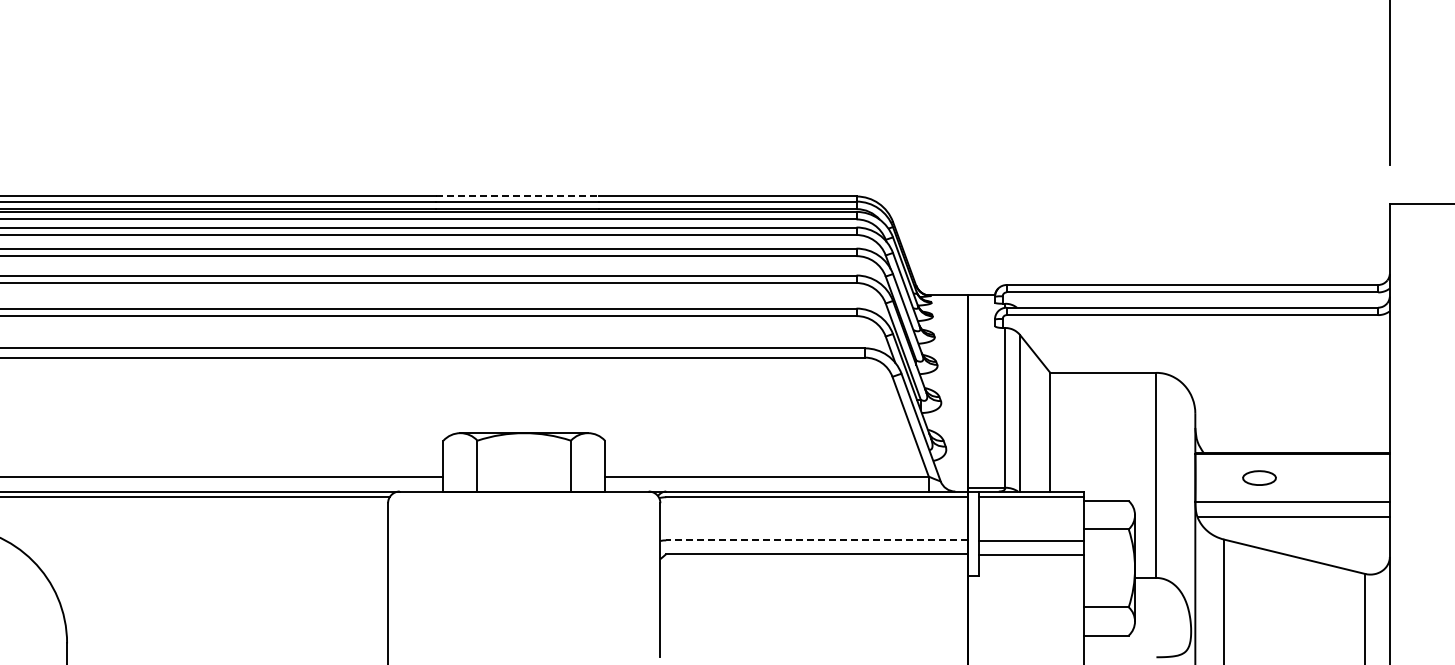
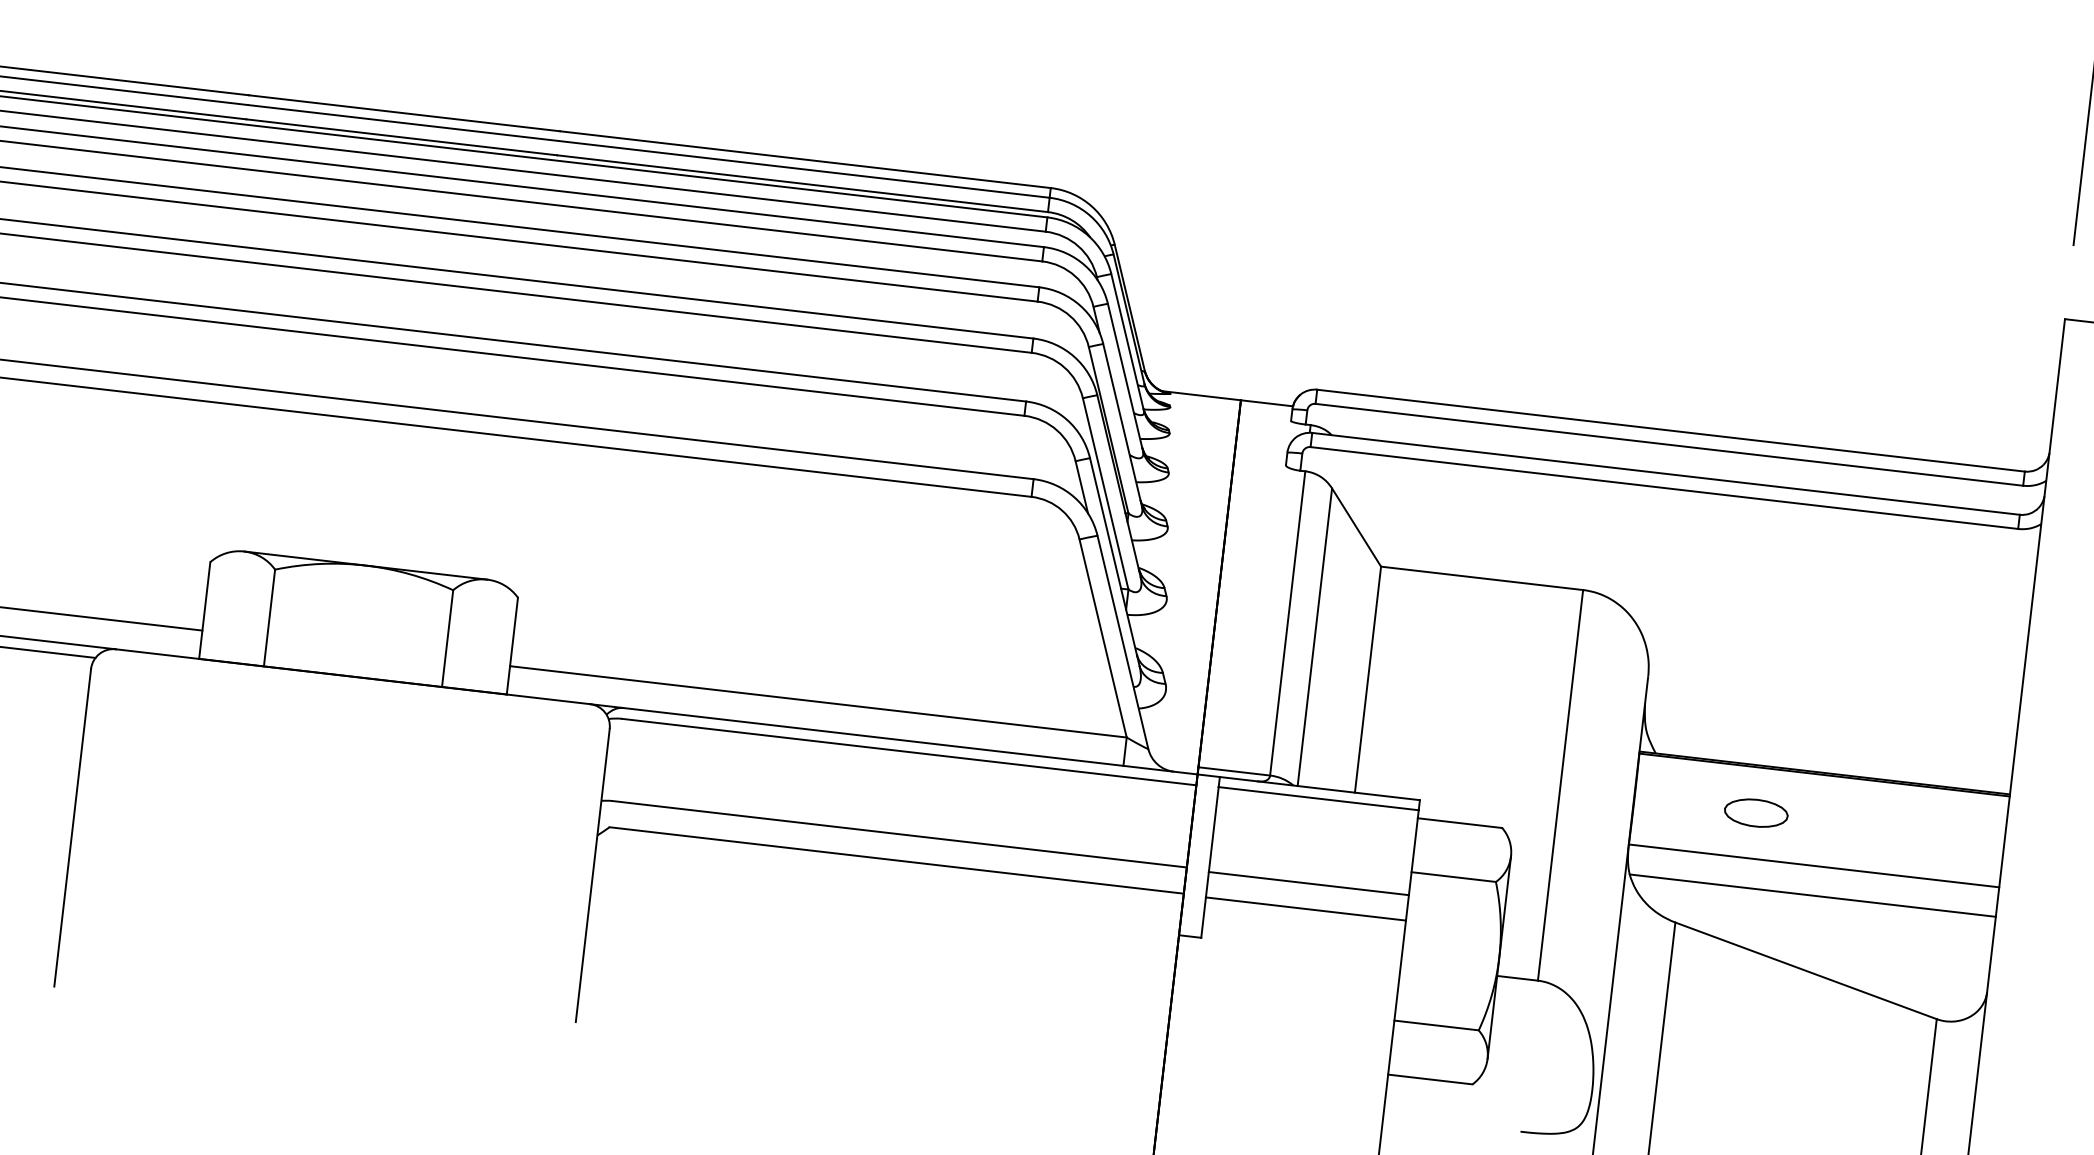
line: (517, 196) -> (405, 113), dashed -> solid
line: (816, 540) -> (898, 834), dashed -> solid

